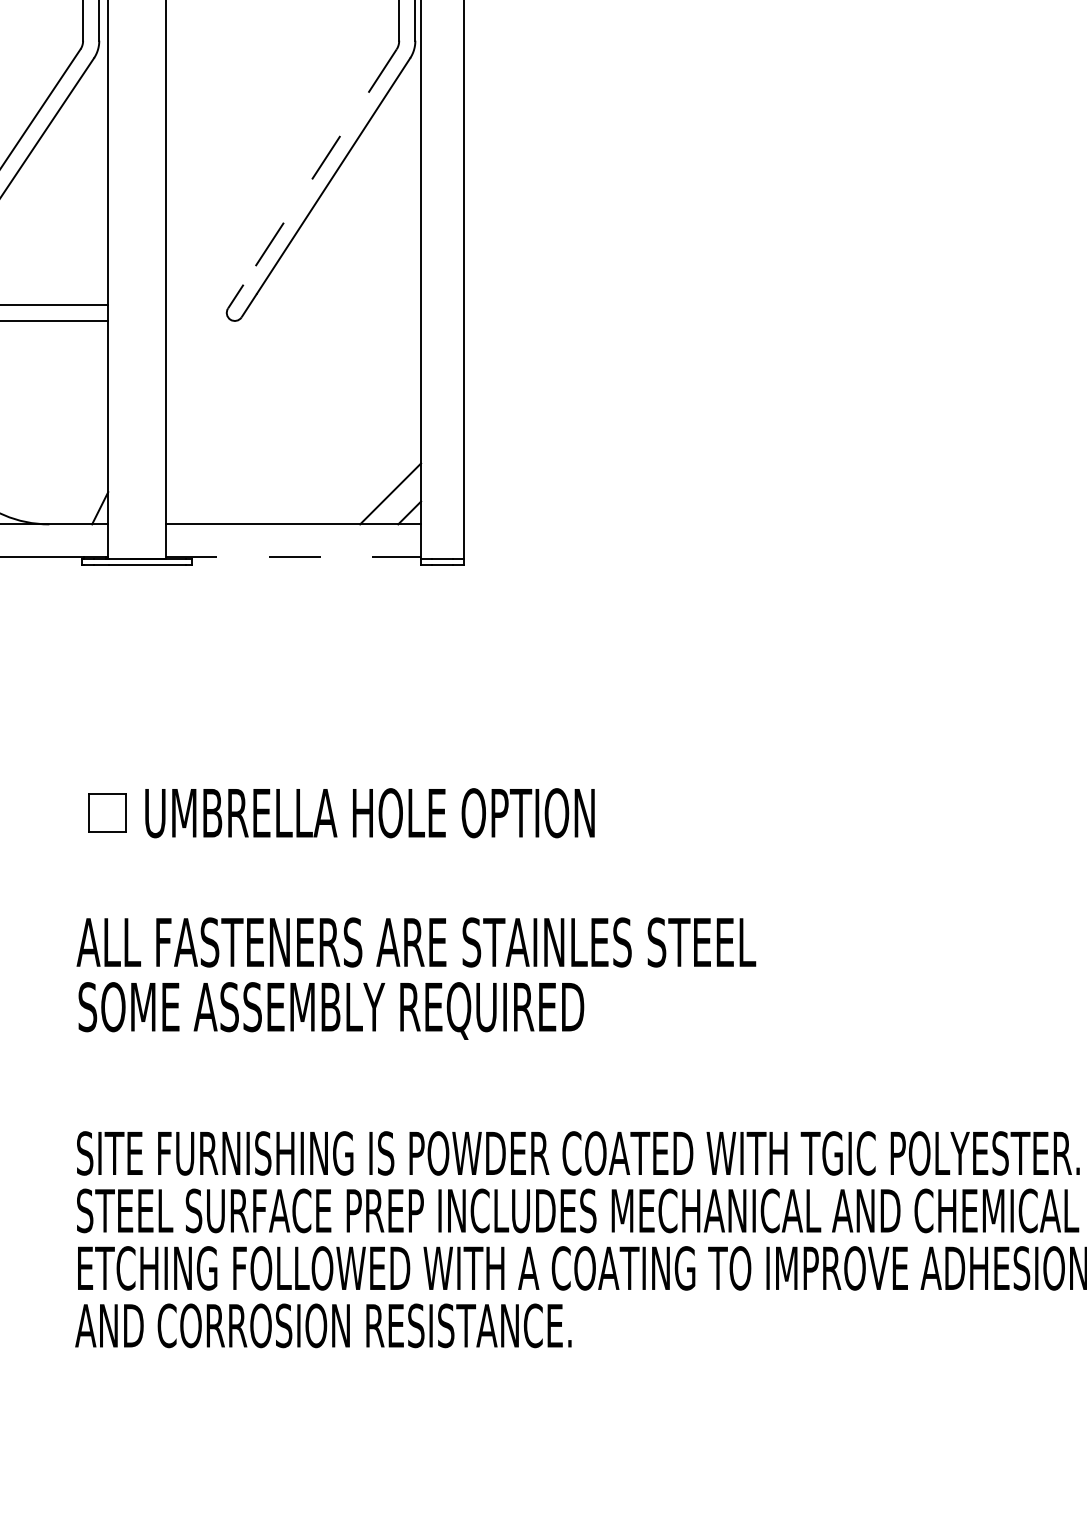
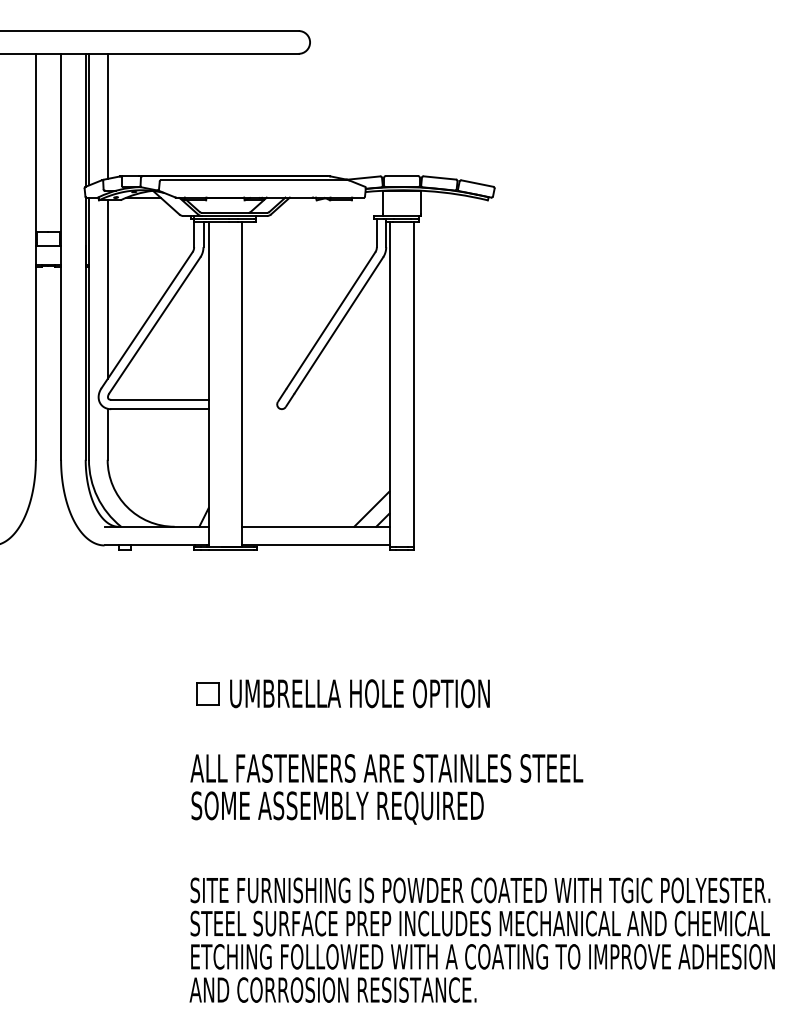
line: (318, 167) -> (330, 320), dashed -> solid
line: (293, 556) -> (315, 545), dashed -> solid

